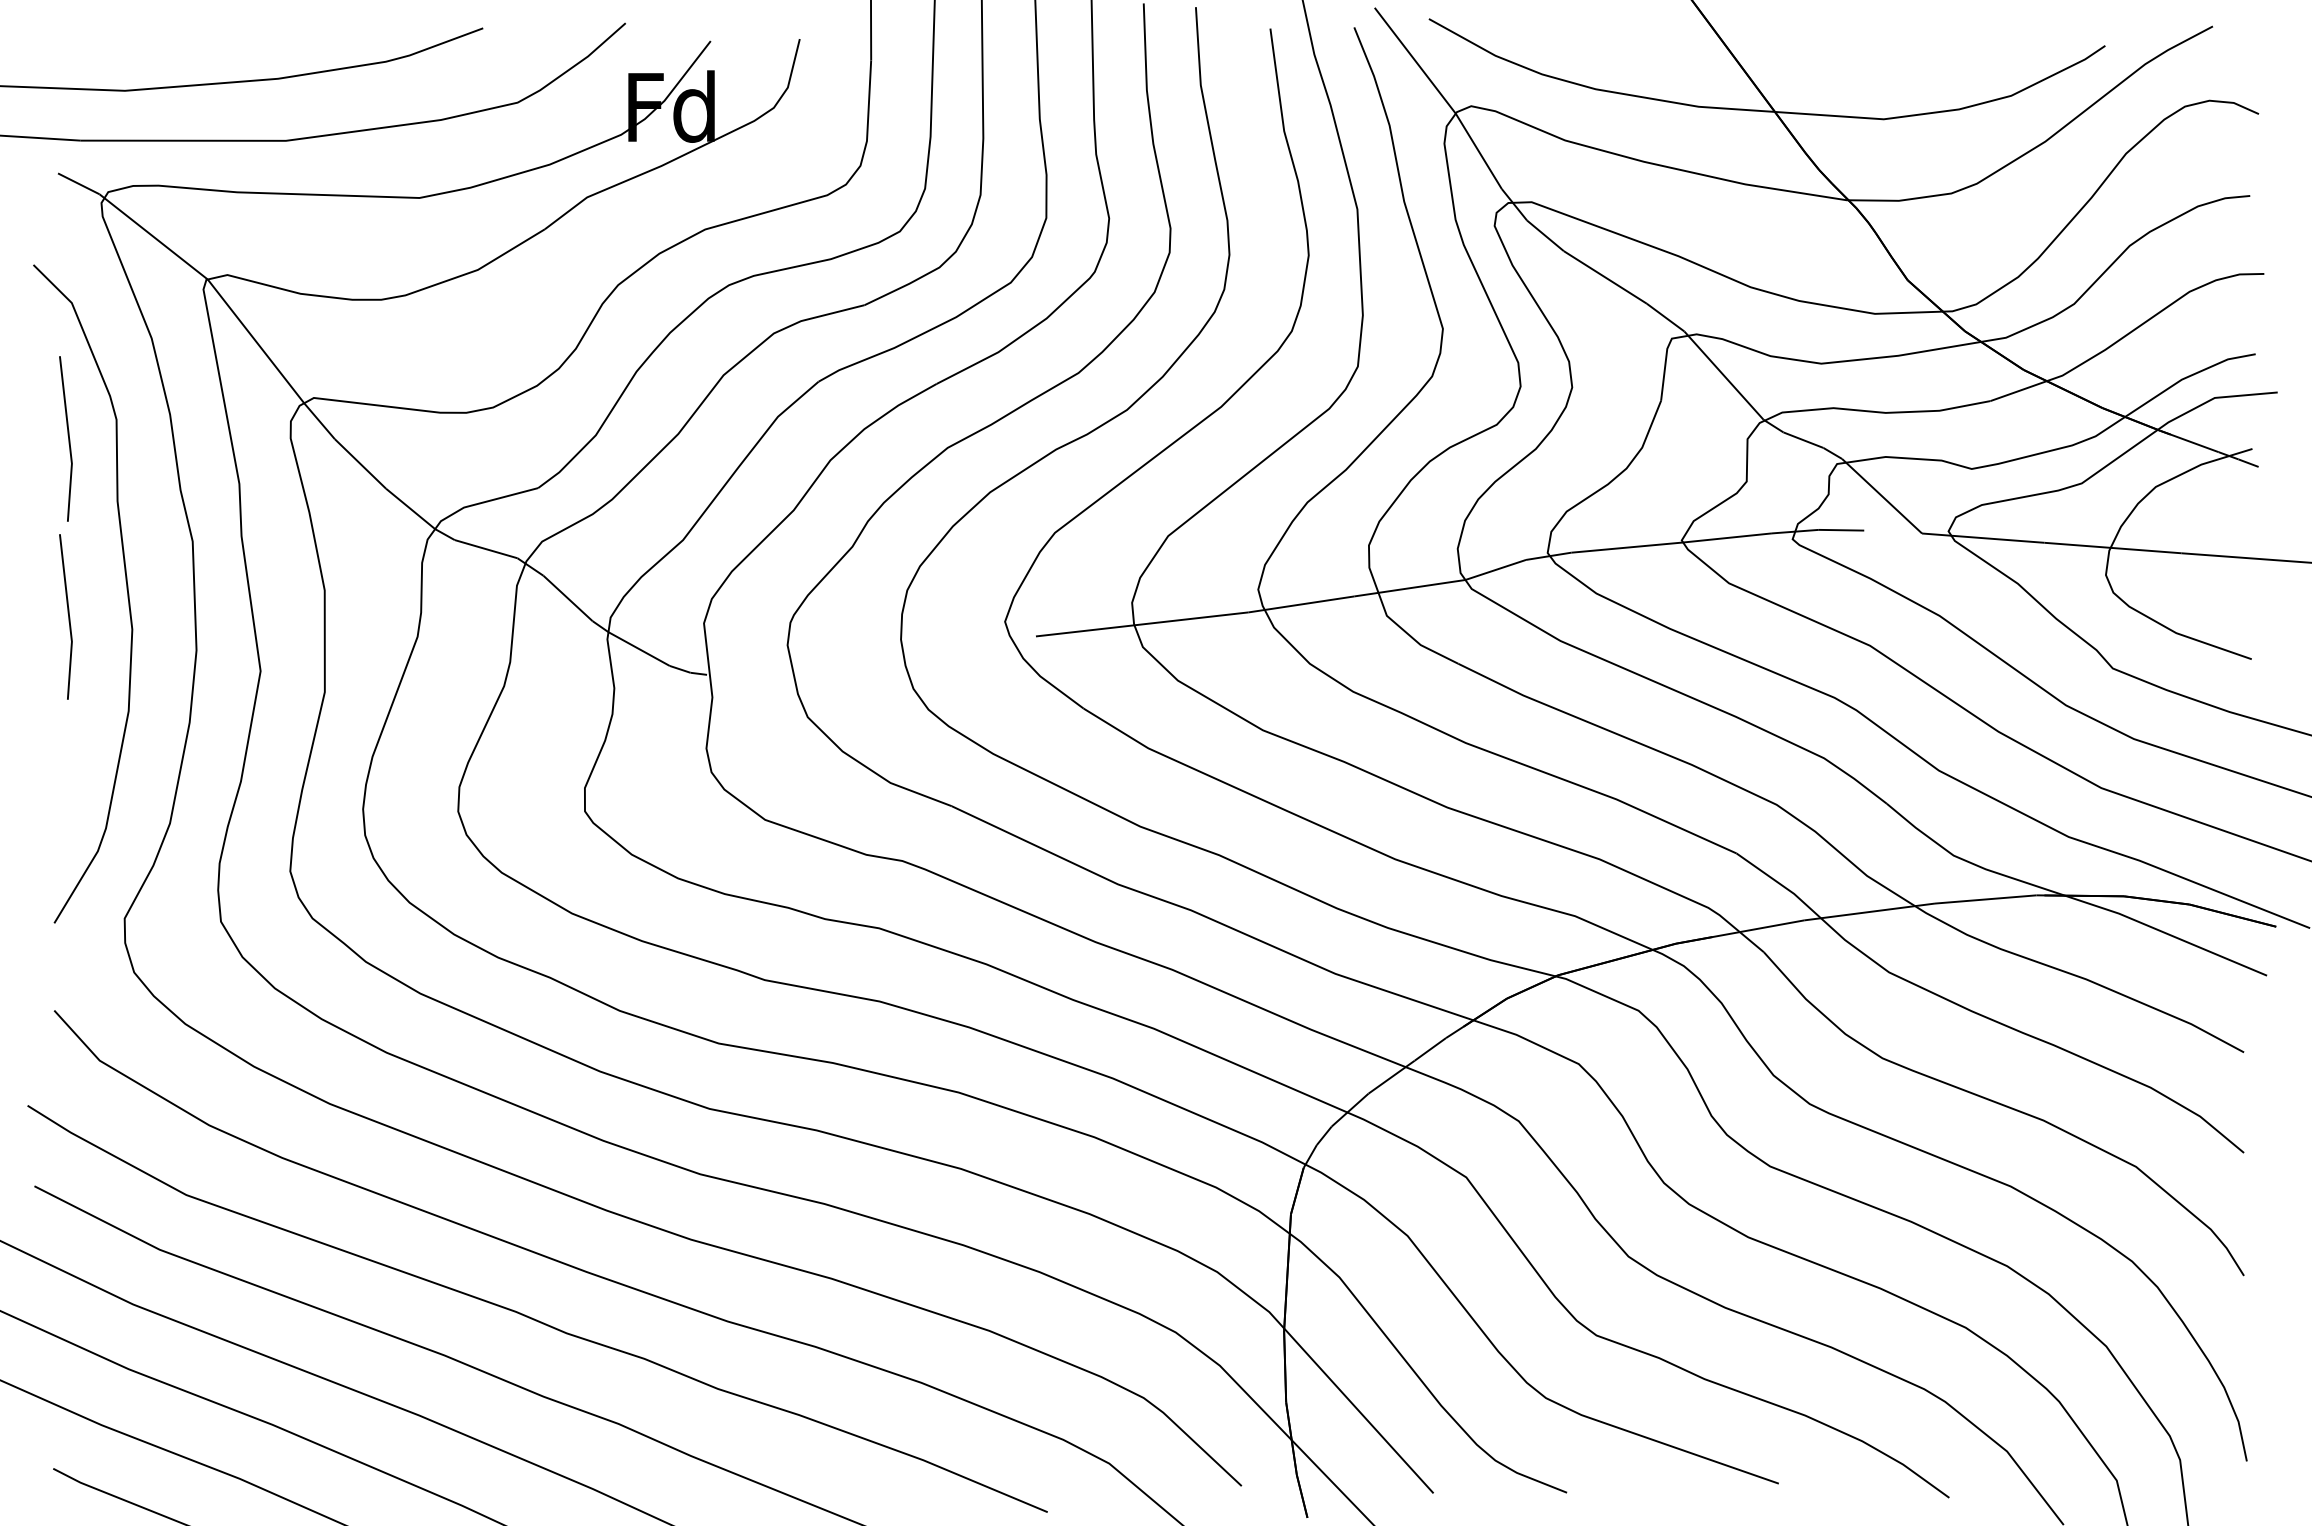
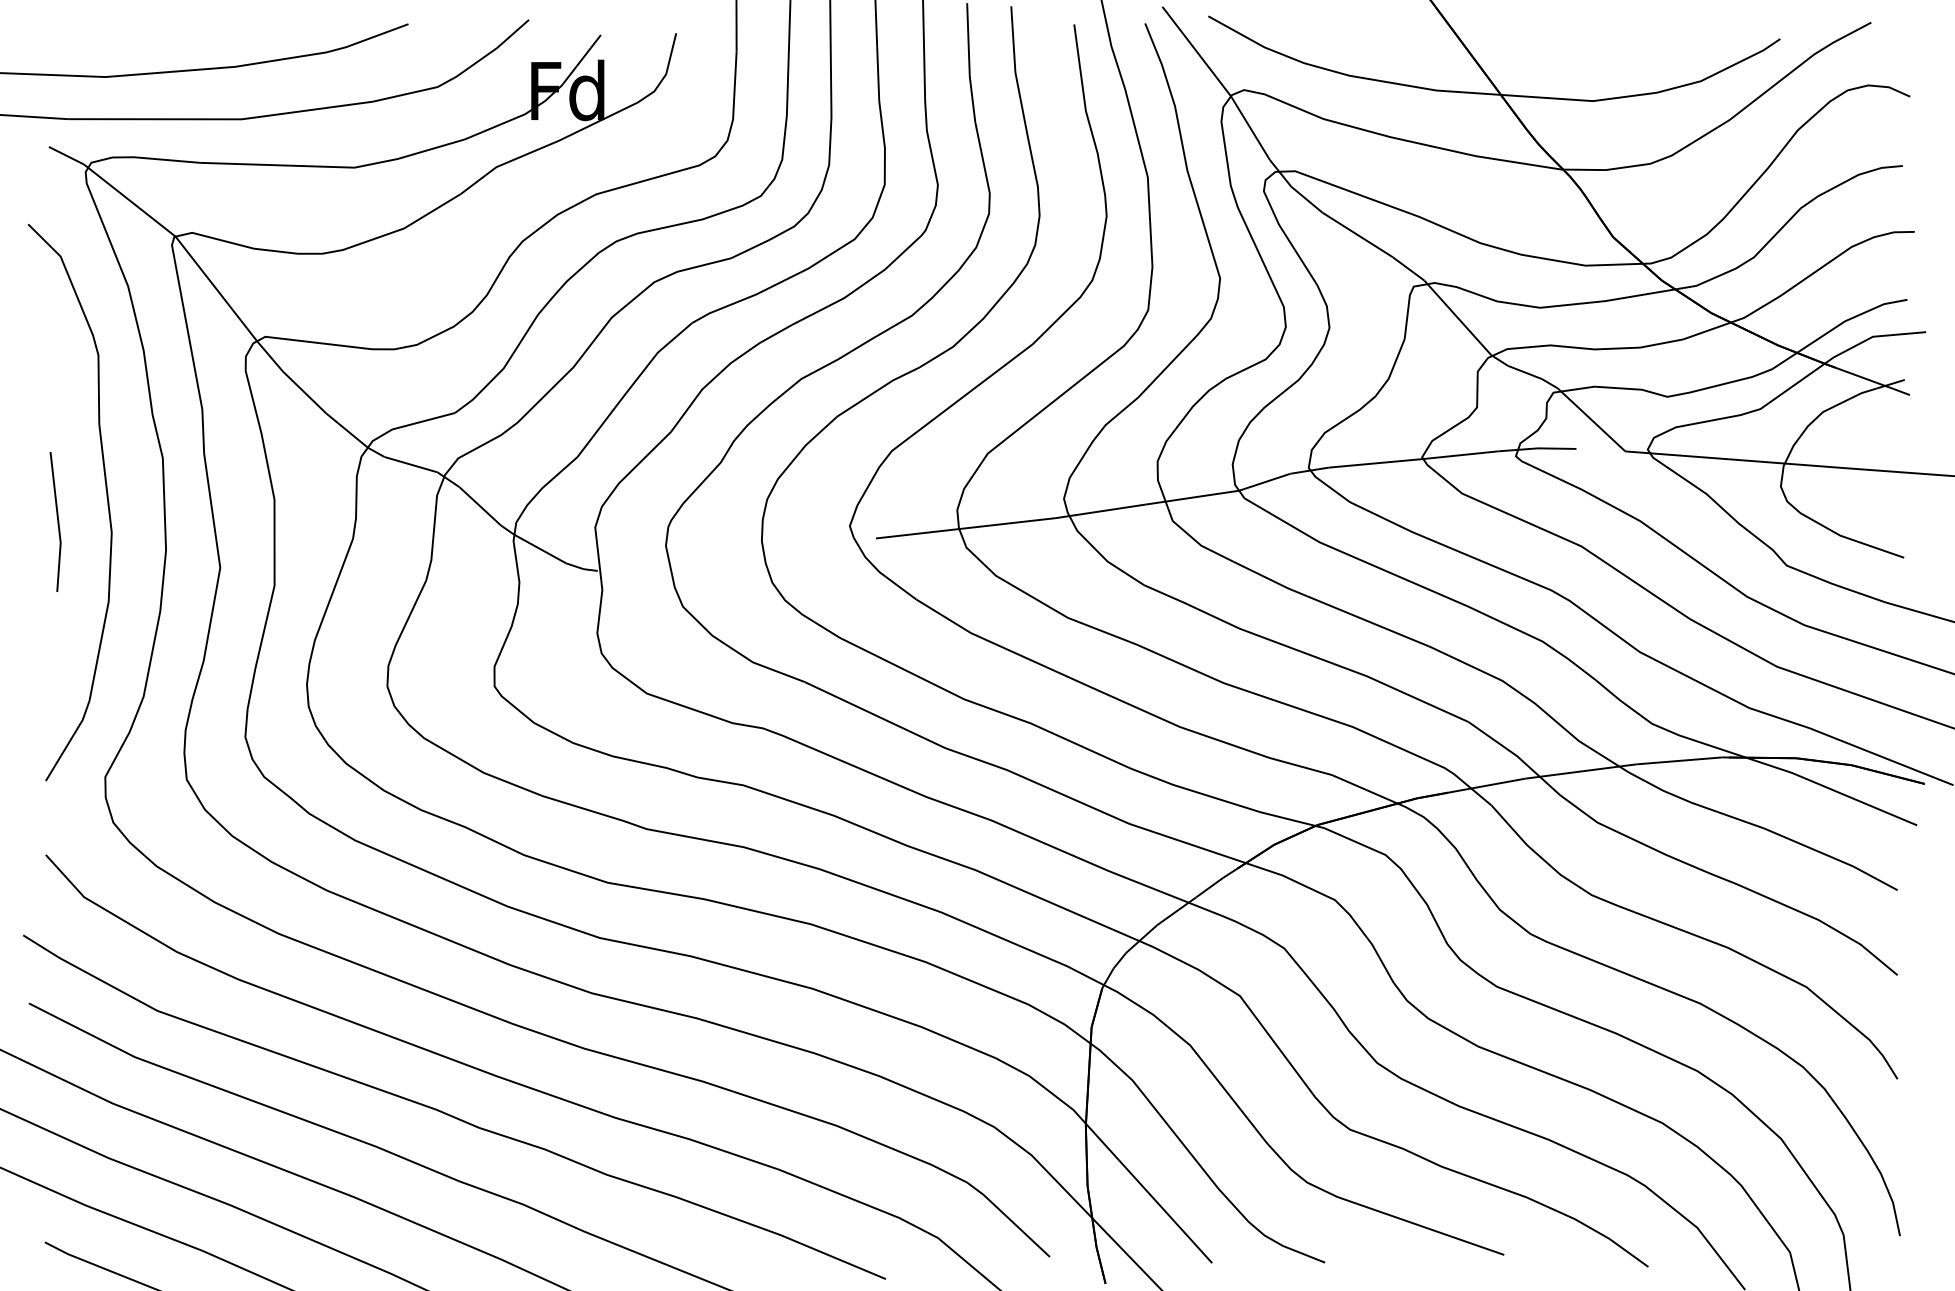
line: (68, 438) -> (57, 371), removed

